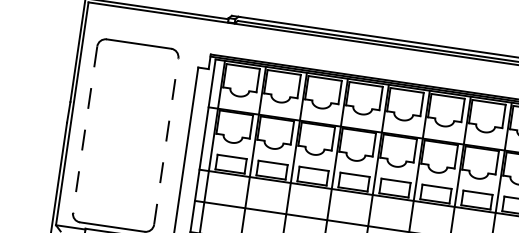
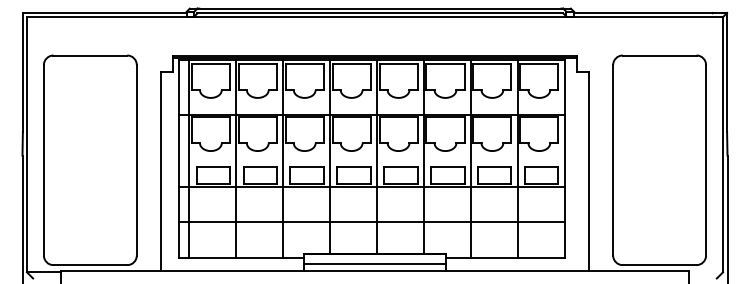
line: (84, 129) -> (43, 160), dashed -> solid
line: (166, 140) -> (136, 159), dashed -> solid

